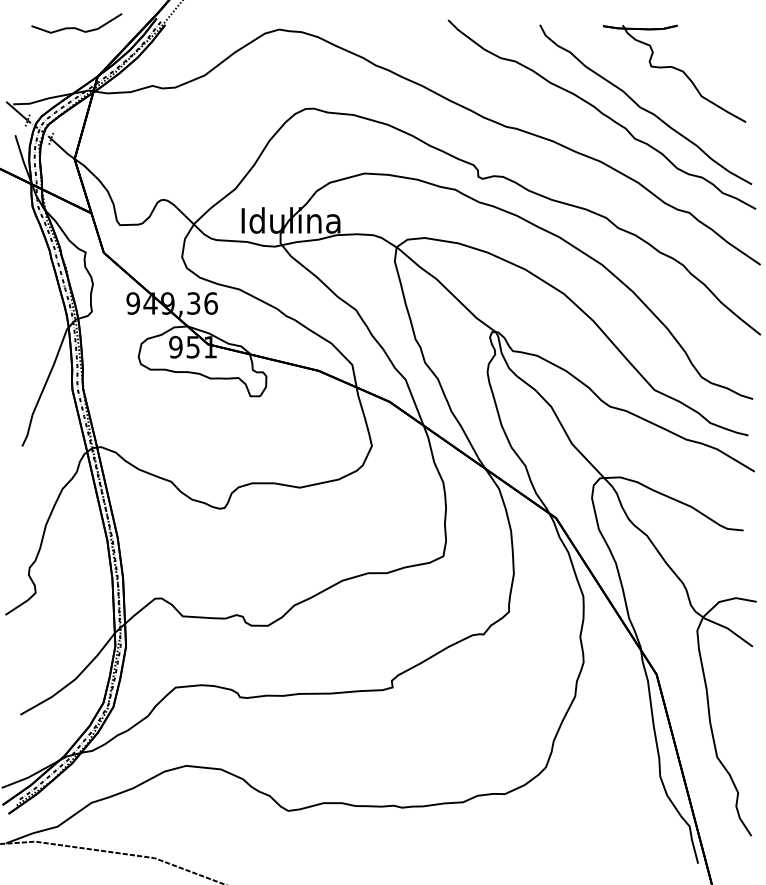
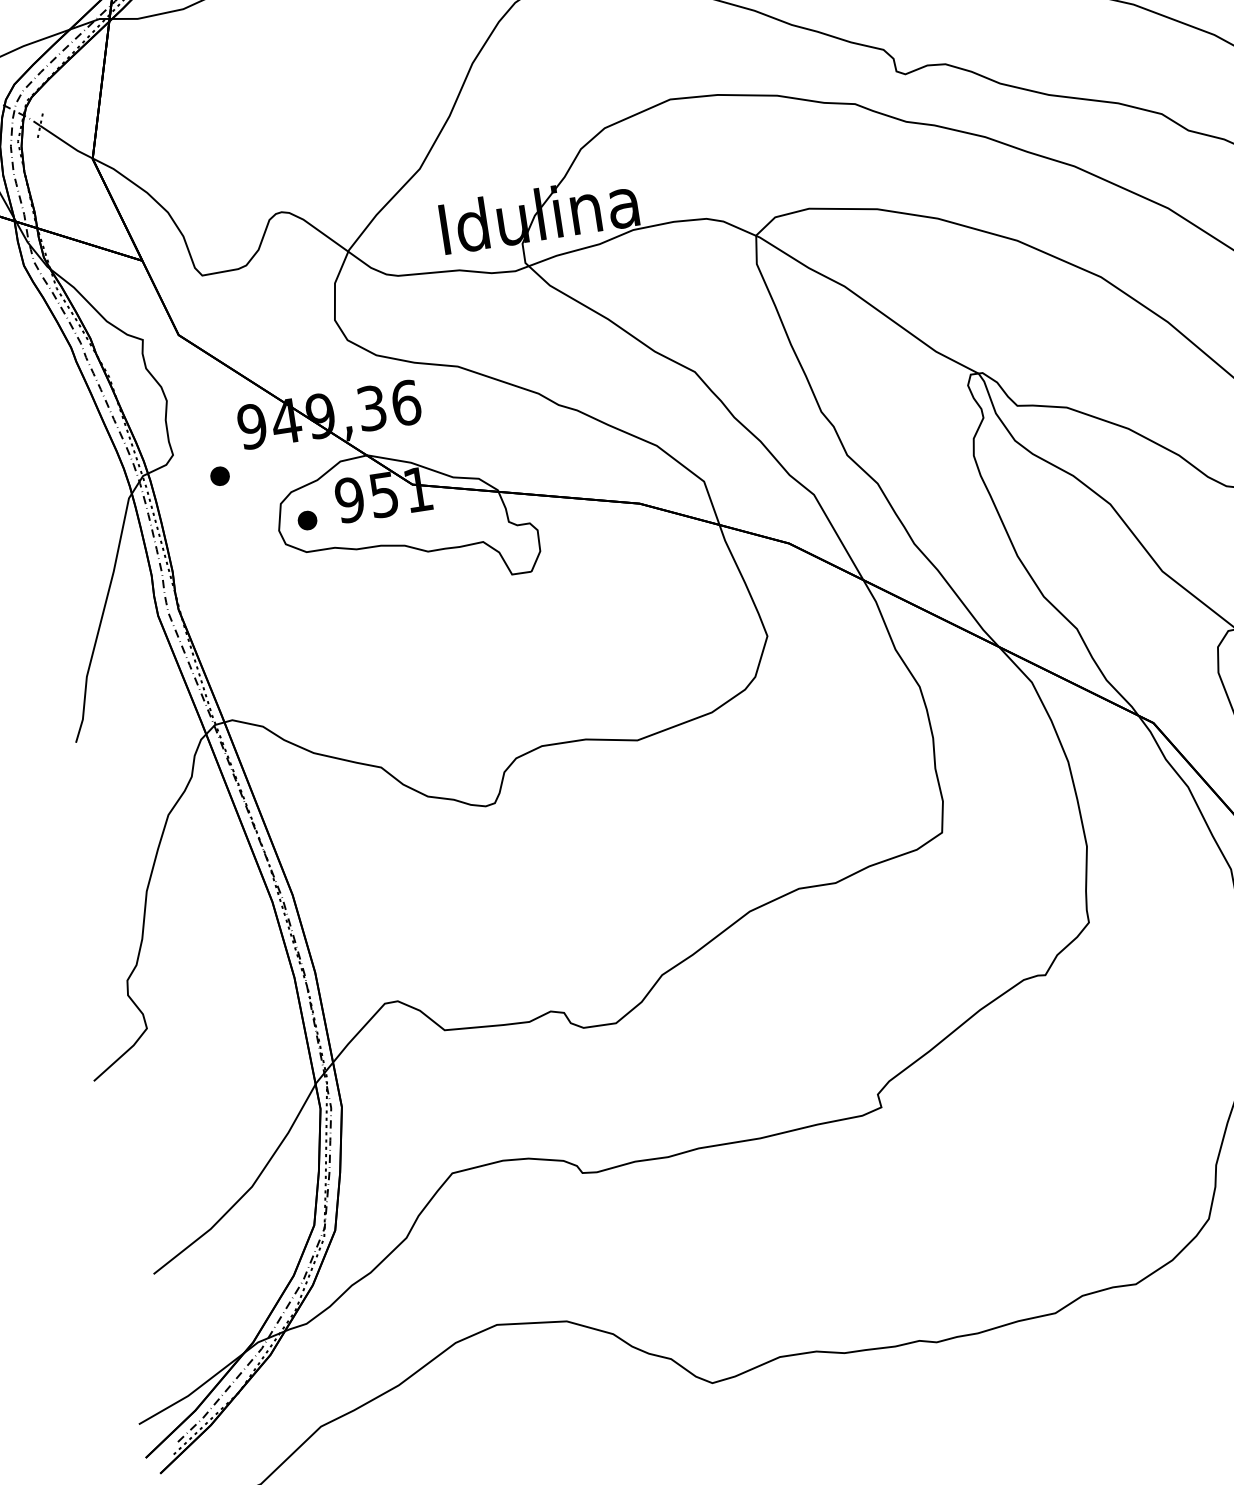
part: (113, 325) -> (219, 476), added
part: (153, 353) -> (307, 519), added

